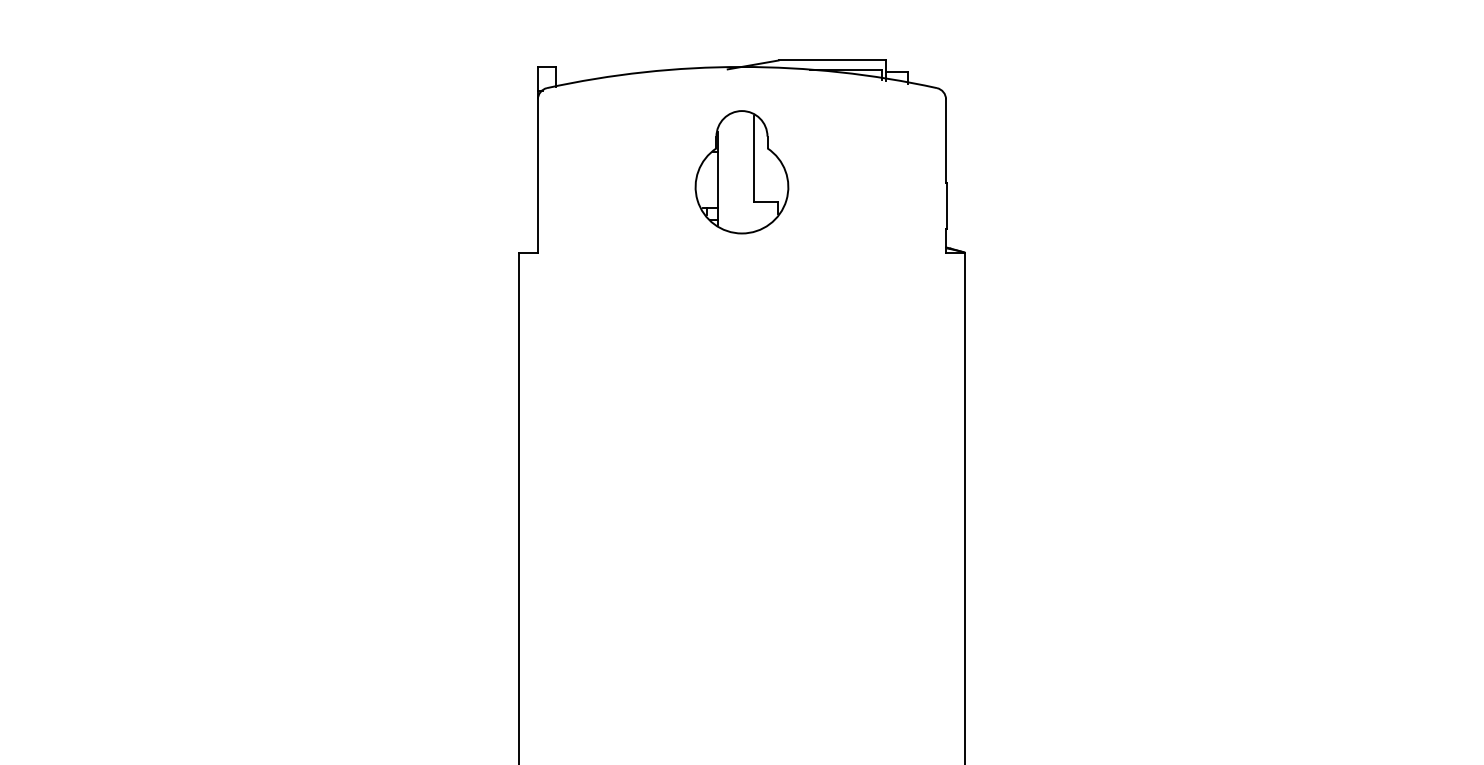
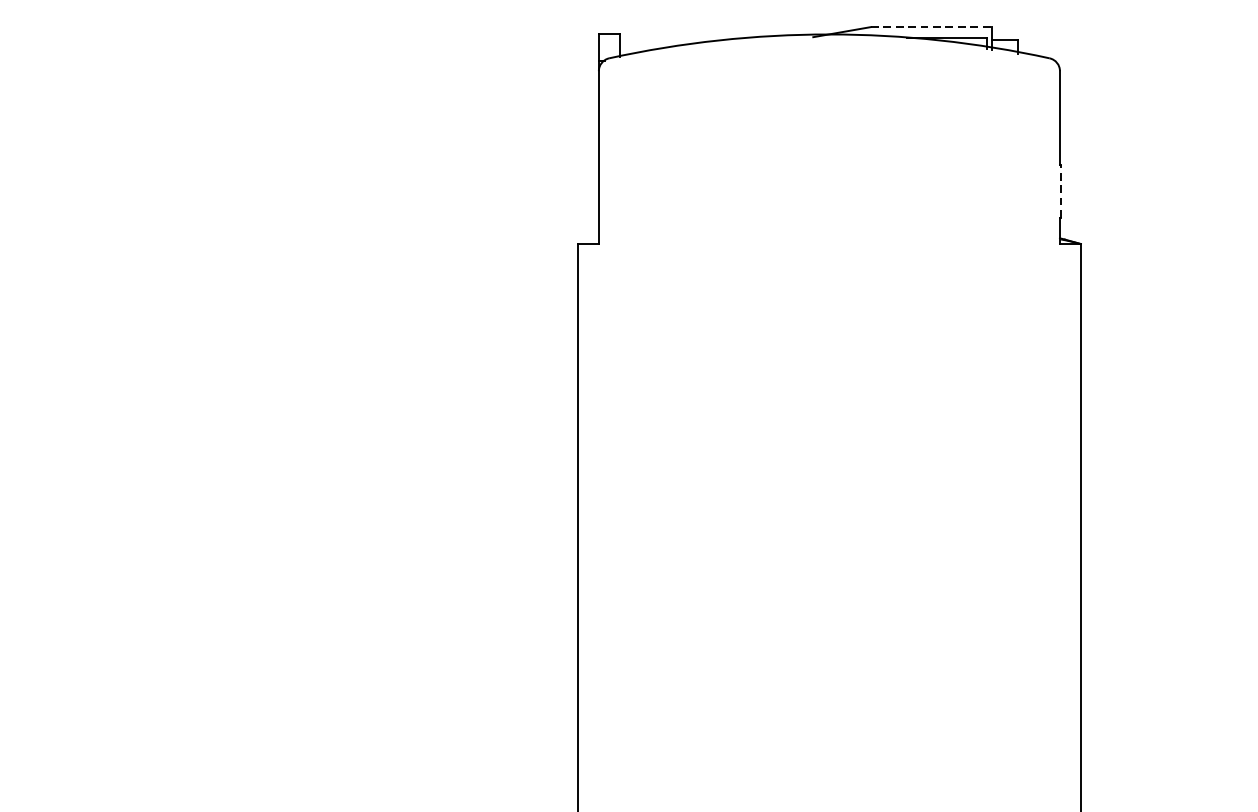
line: (832, 60) -> (931, 27), solid -> dashed
part: (741, 172) -> (828, 153), removed
line: (946, 205) -> (1060, 190), solid -> dashed

